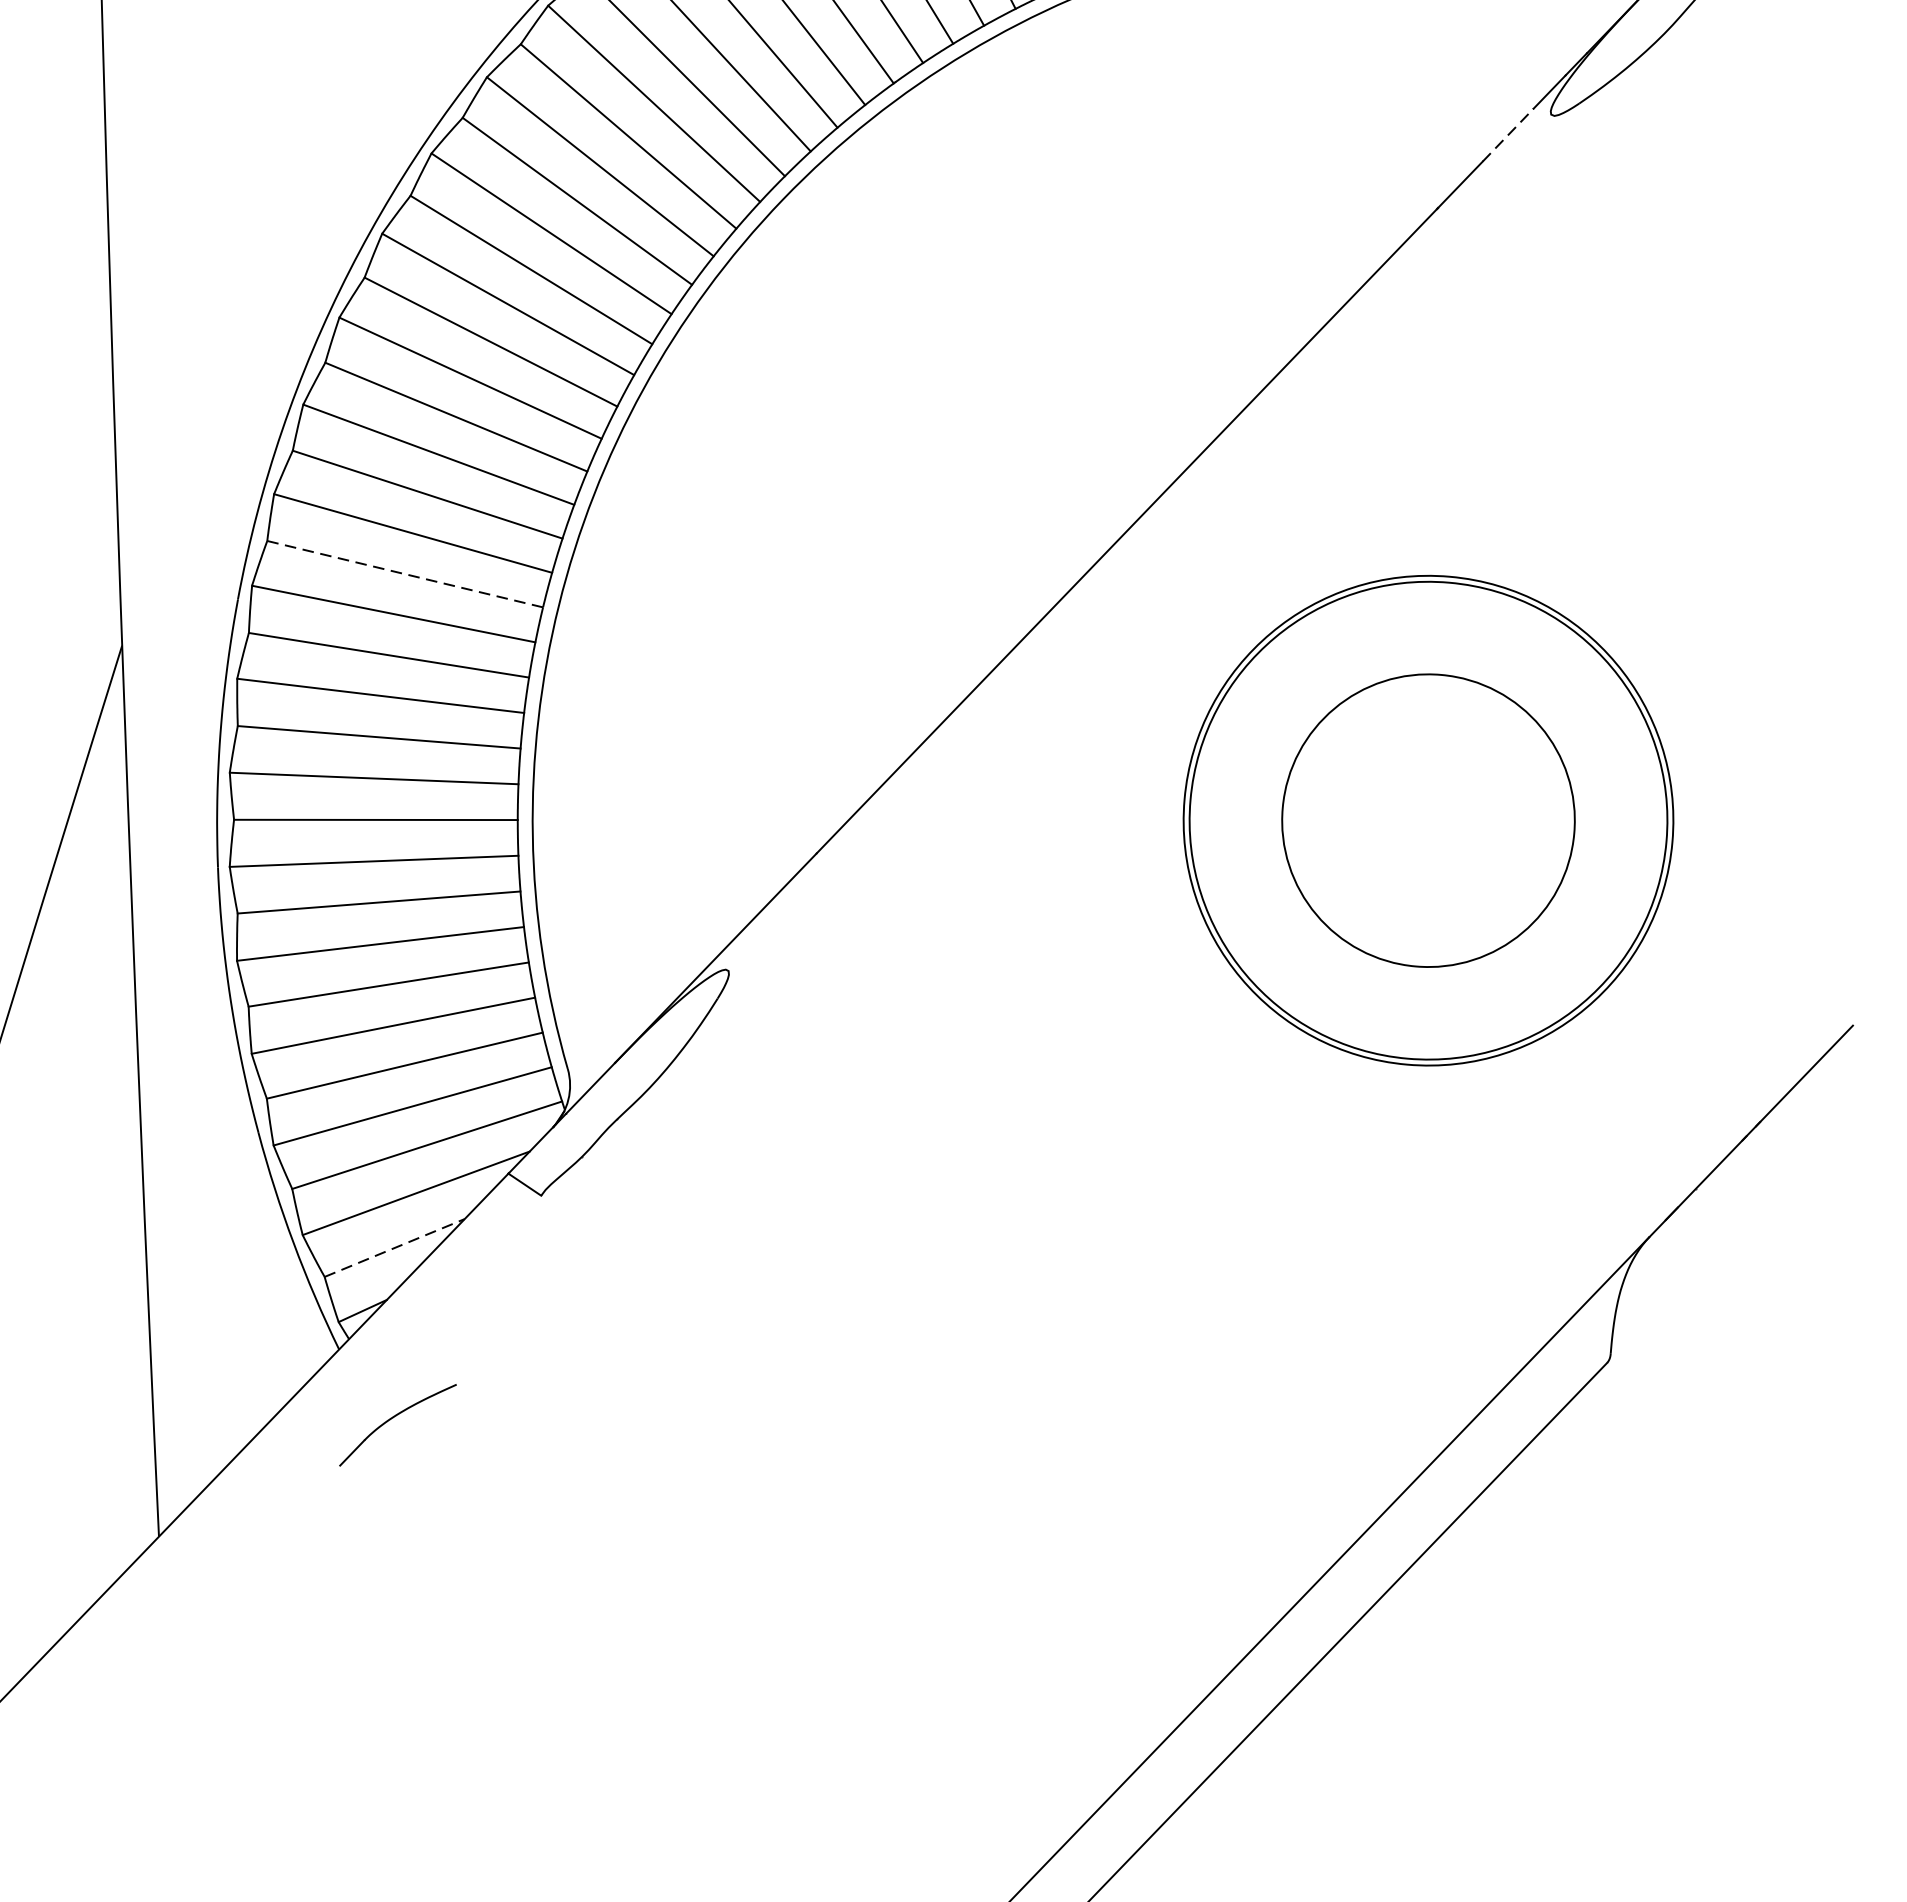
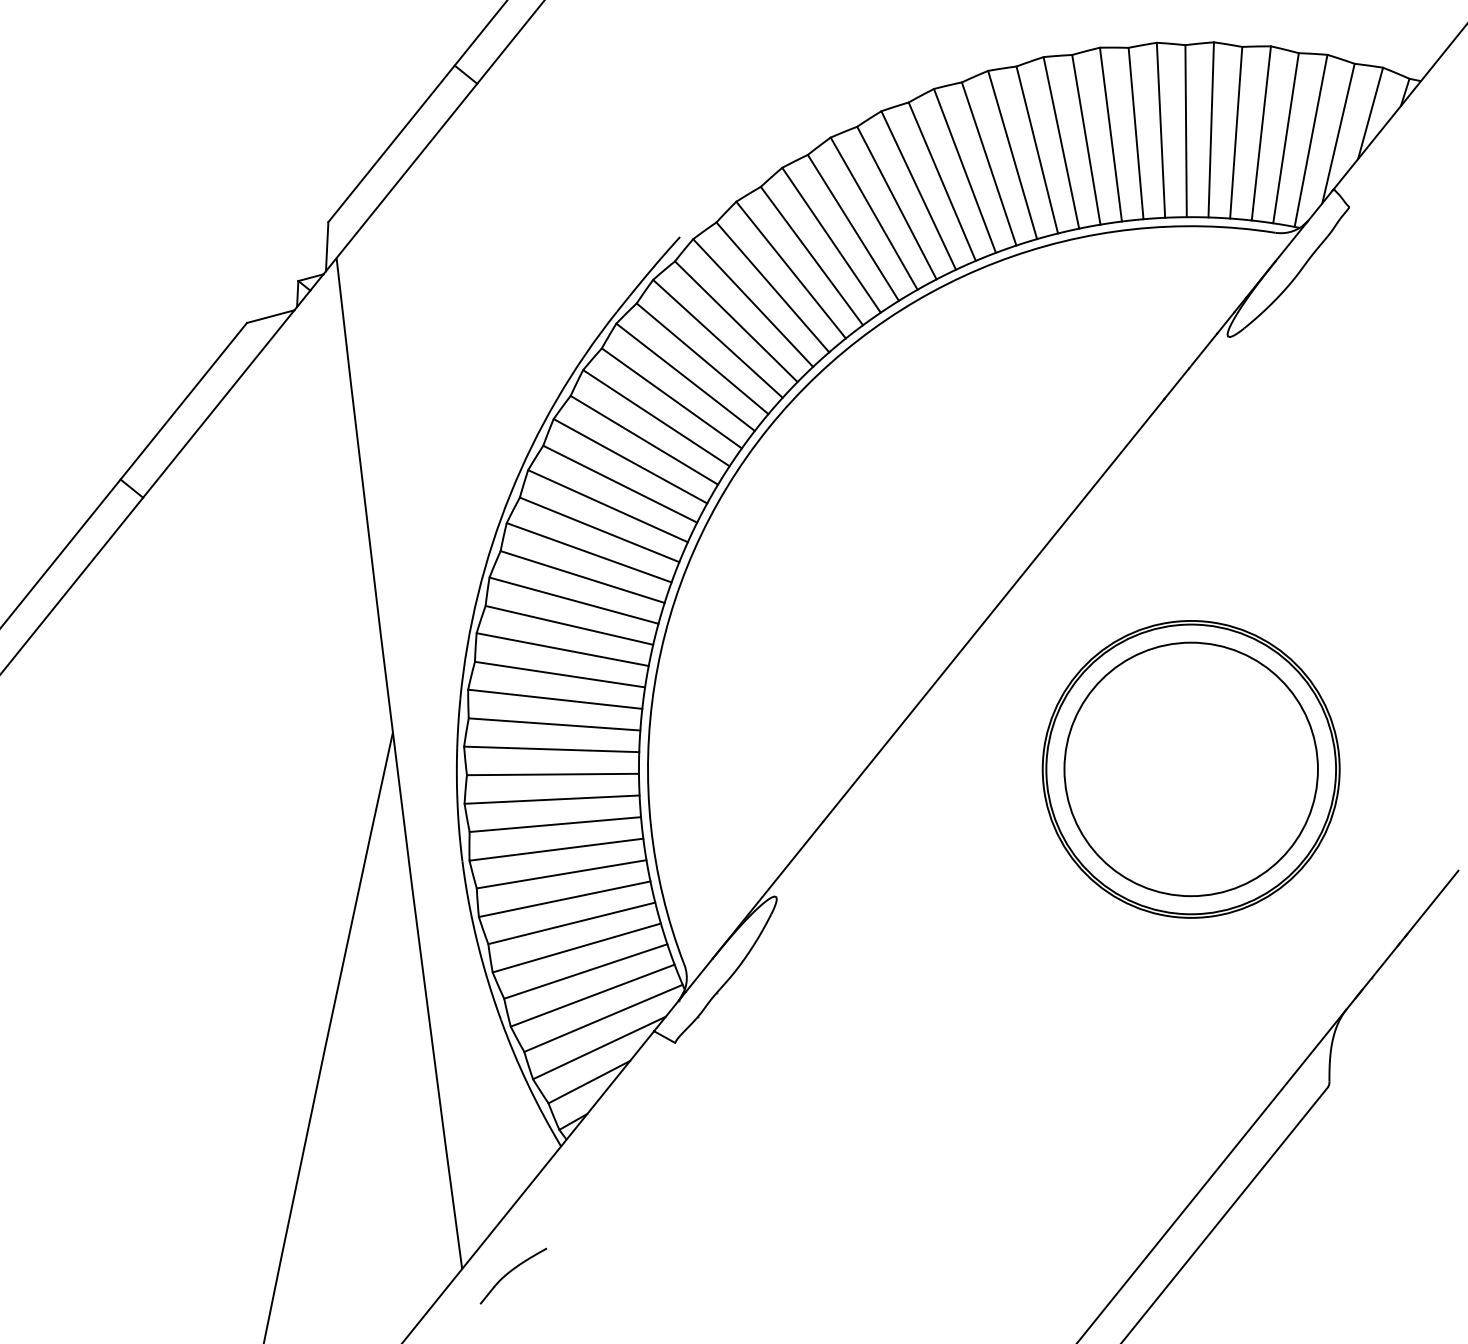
line: (1508, 134) -> (1203, 350), dashed -> solid
line: (405, 574) -> (560, 674), dashed -> solid
circle: (1427, 820) -> (1190, 769), size x1.43
line: (394, 1248) -> (589, 1082), dashed -> solid
part: (397, 1424) -> (513, 1275), moved

